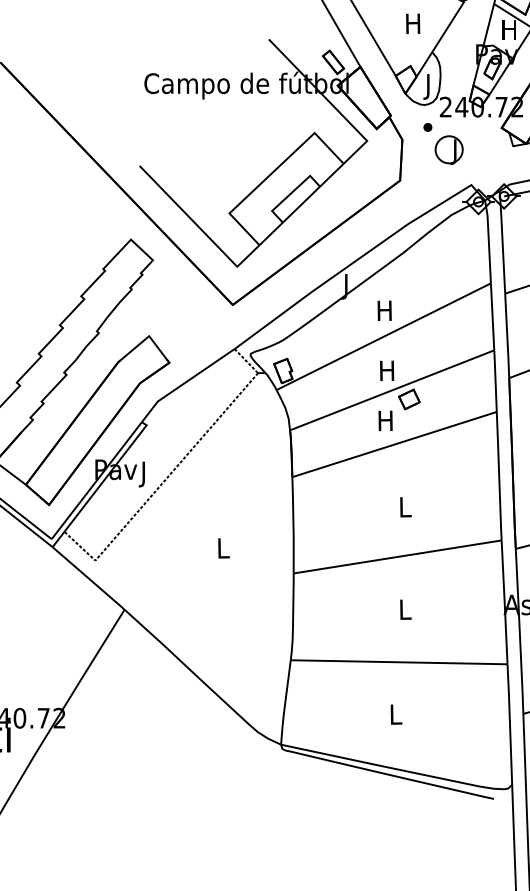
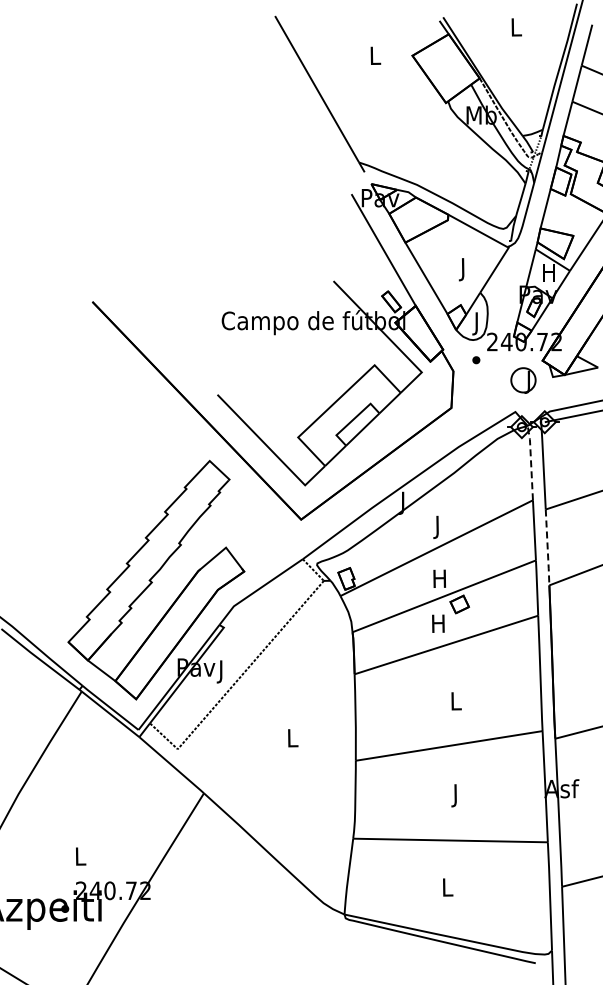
text: (412, 26) -> (462, 269), H -> J
part: (449, 150) -> (523, 380), moved
line: (489, 240) -> (531, 461), solid -> dashed
text: (384, 312) -> (437, 526), H -> J
line: (507, 337) -> (547, 548), solid -> dashed
text: (405, 612) -> (456, 795), L -> J

